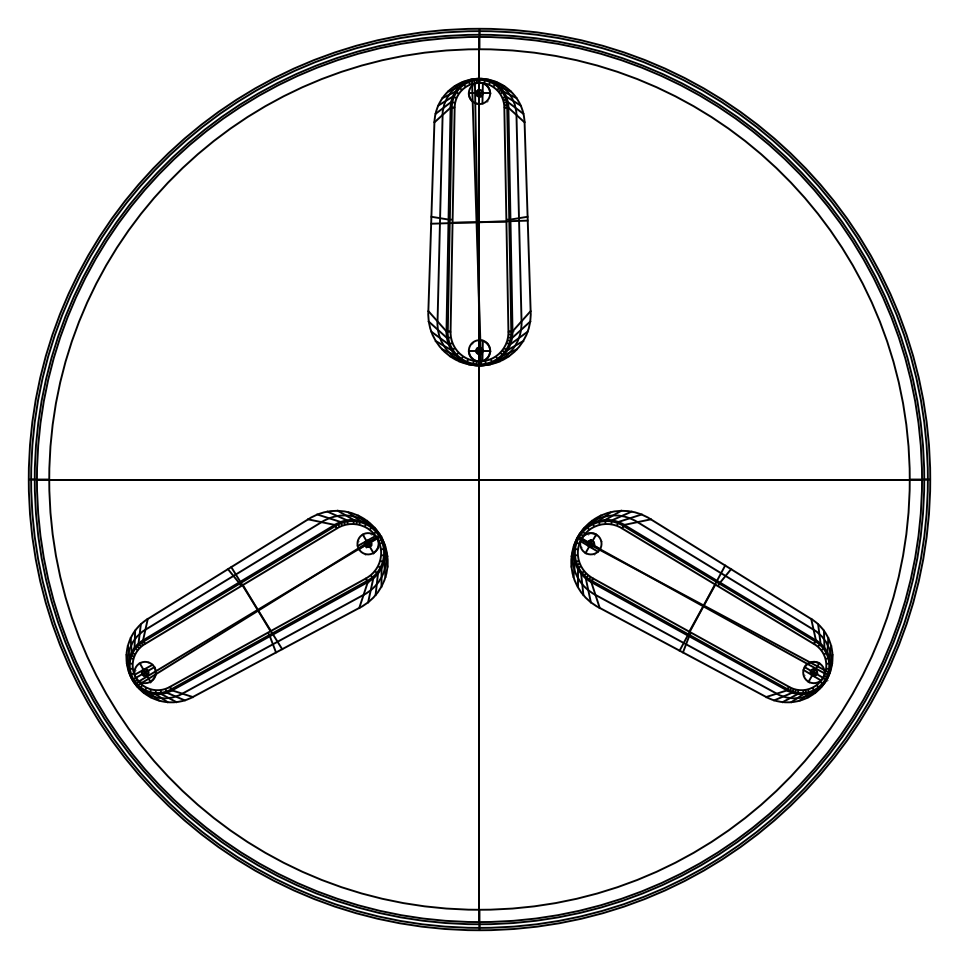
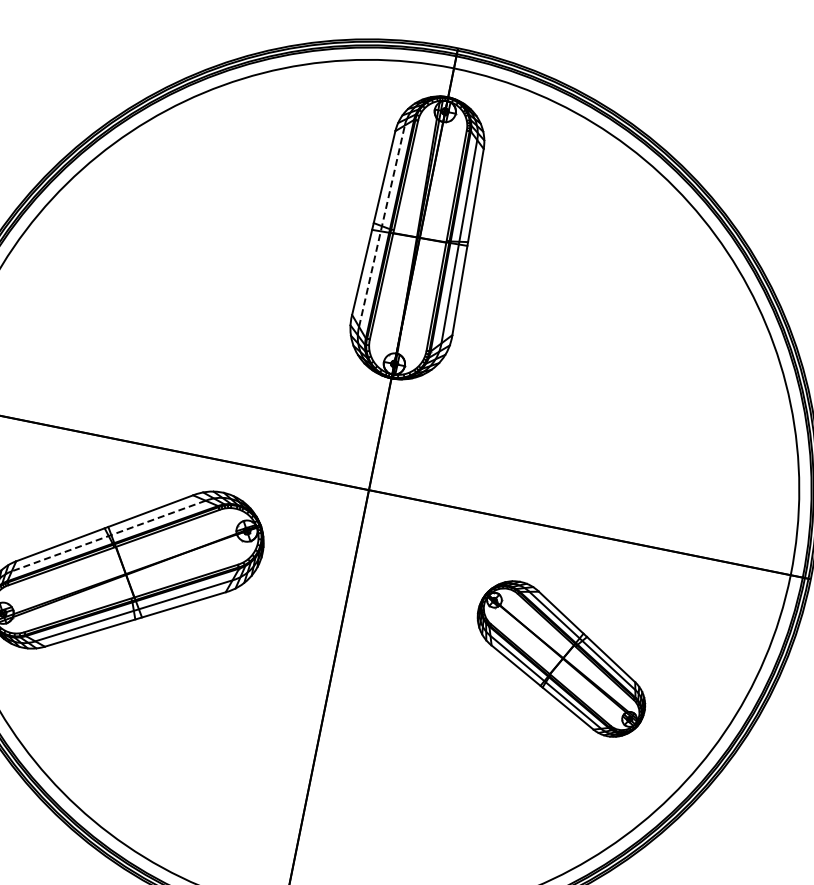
line: (440, 217) -> (382, 225), solid -> dashed
line: (233, 576) -> (108, 536), solid -> dashed
part: (701, 606) -> (561, 658), size x0.7

